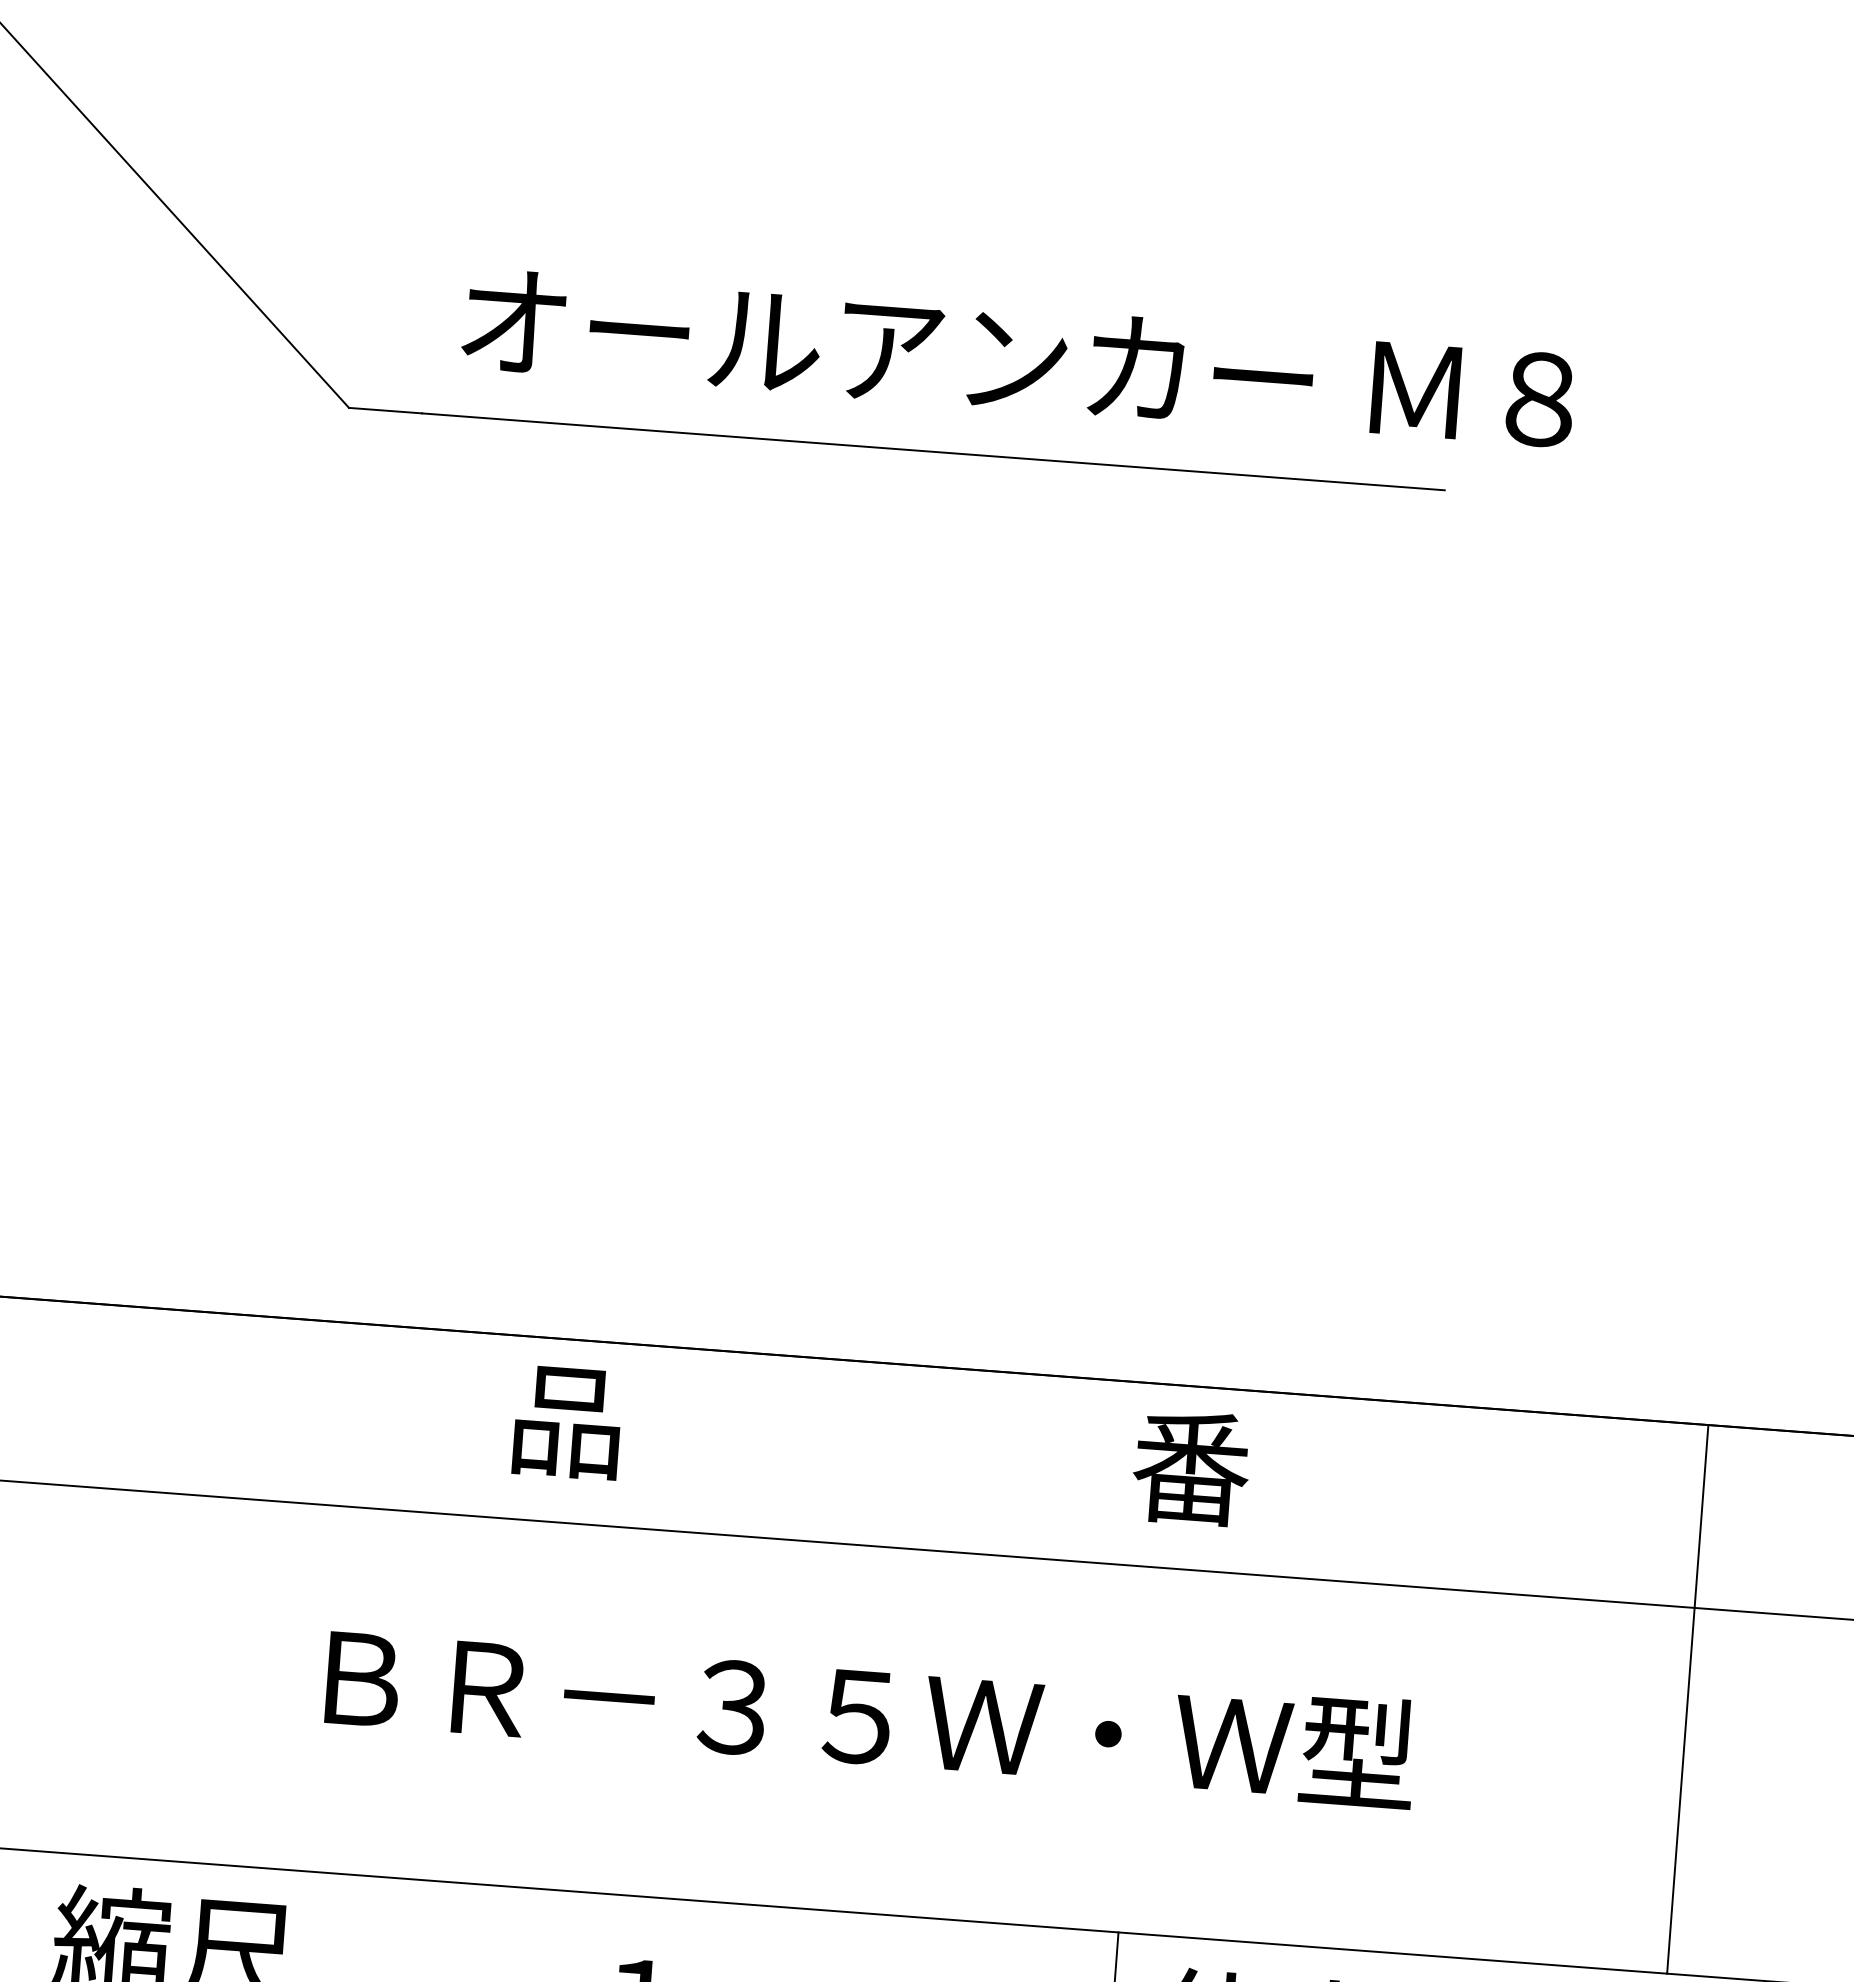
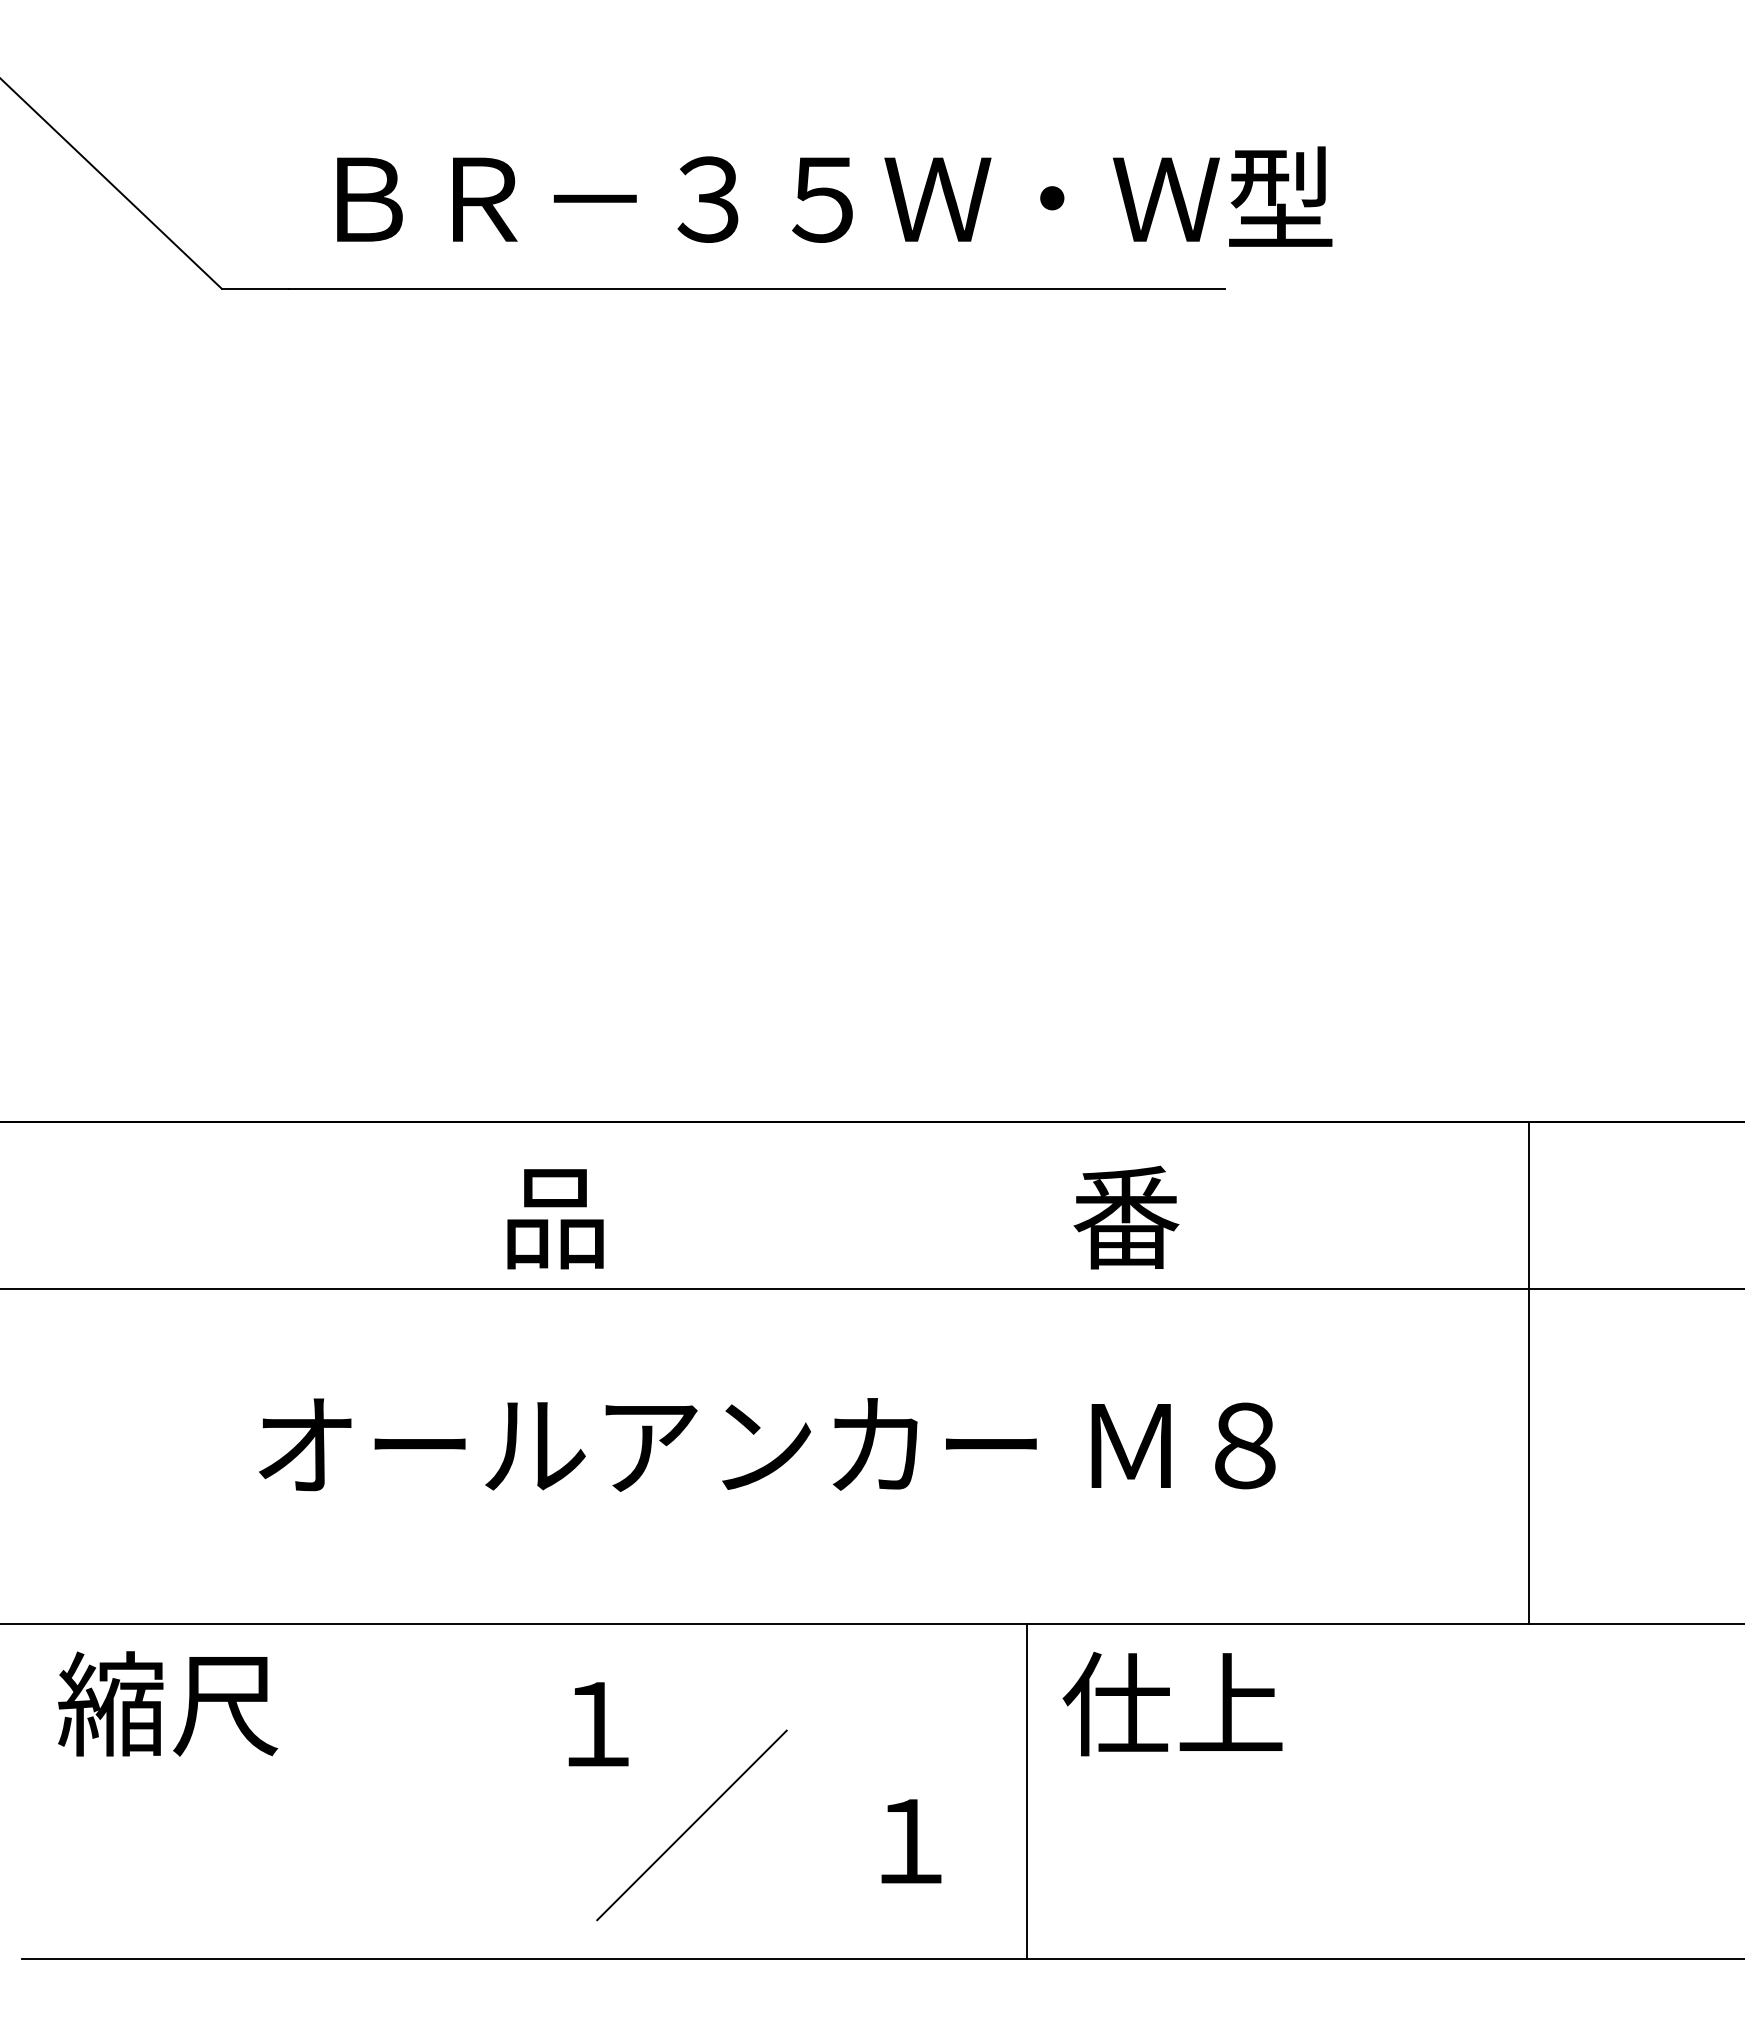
text: (1017, 356) -> (827, 196), オールアンカー Ｍ８ -> ＢＲ－３５Ｗ・Ｗ型
text: (882, 1444) -> (843, 1217), moved
text: (854, 1712) -> (771, 1442), ＢＲ－３５Ｗ・Ｗ型 -> オールアンカー Ｍ８

